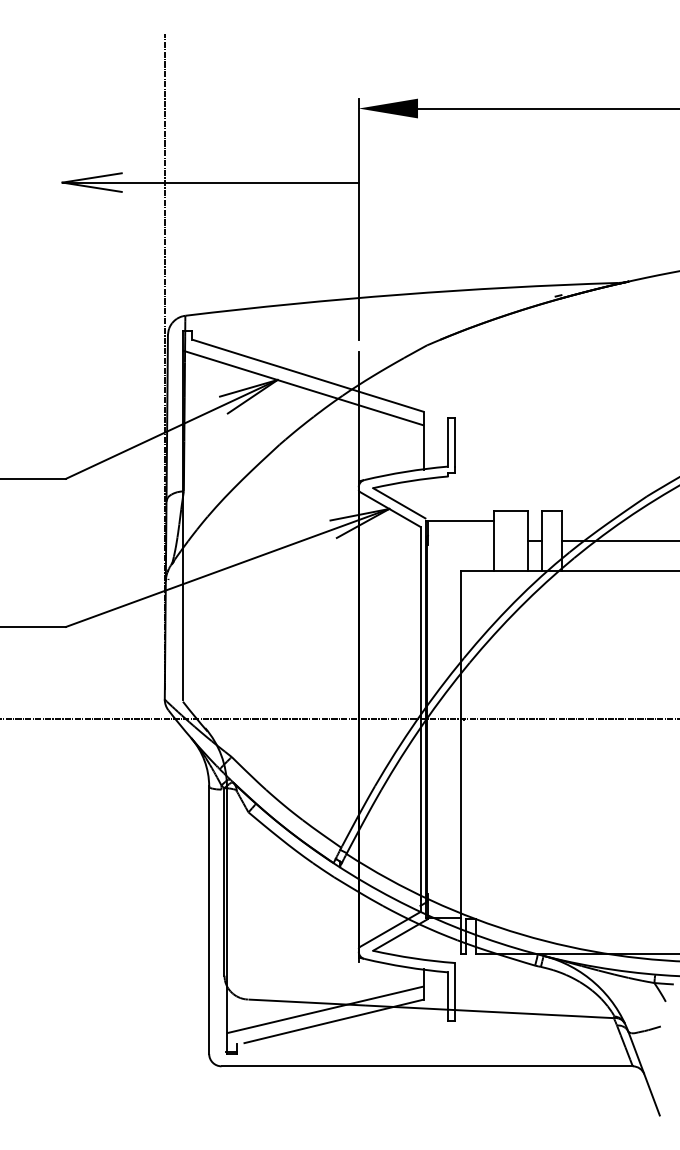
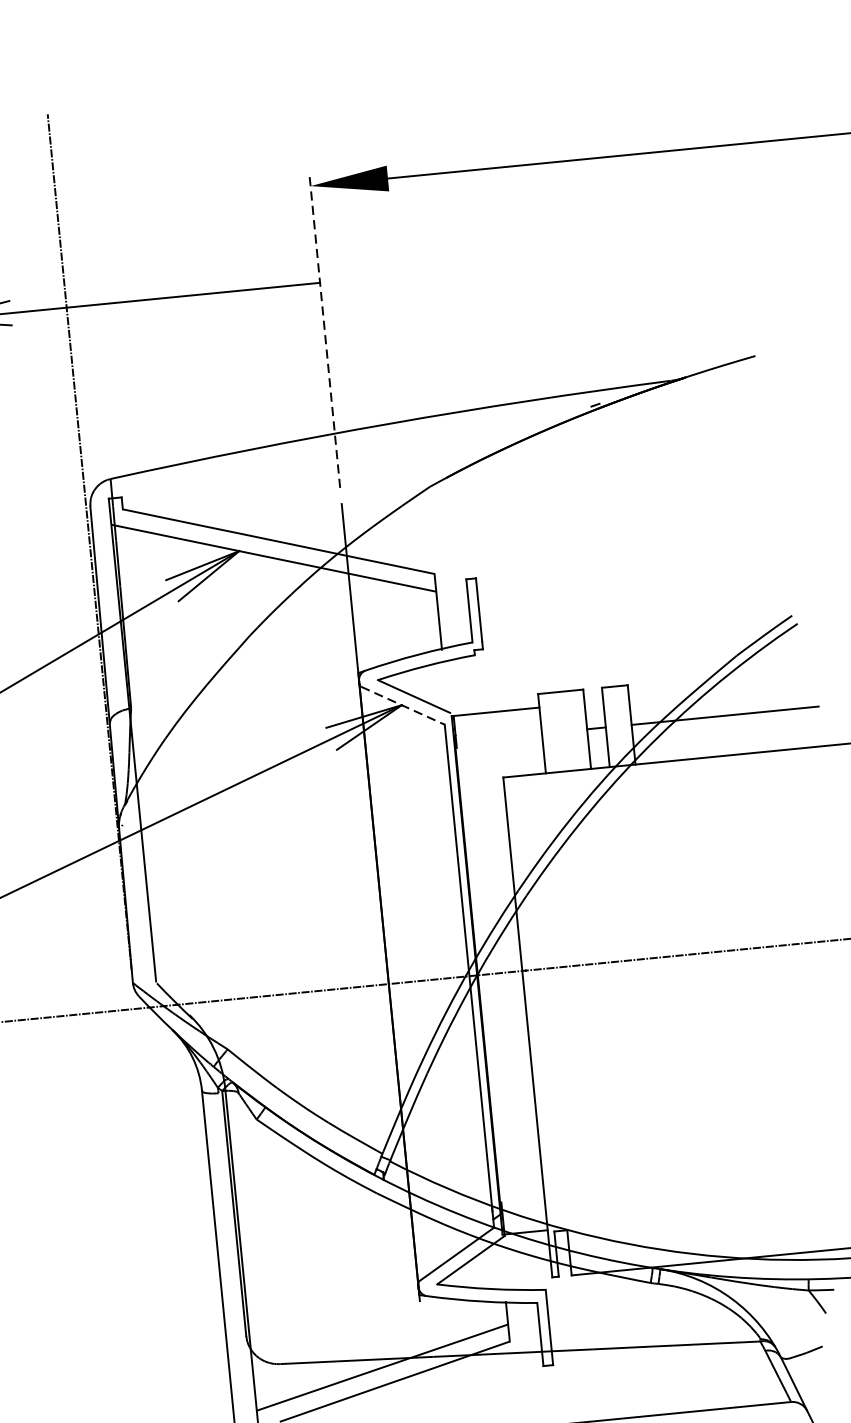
line: (358, 218) -> (324, 329), solid -> dashed
line: (390, 509) -> (403, 705), solid -> dashed

